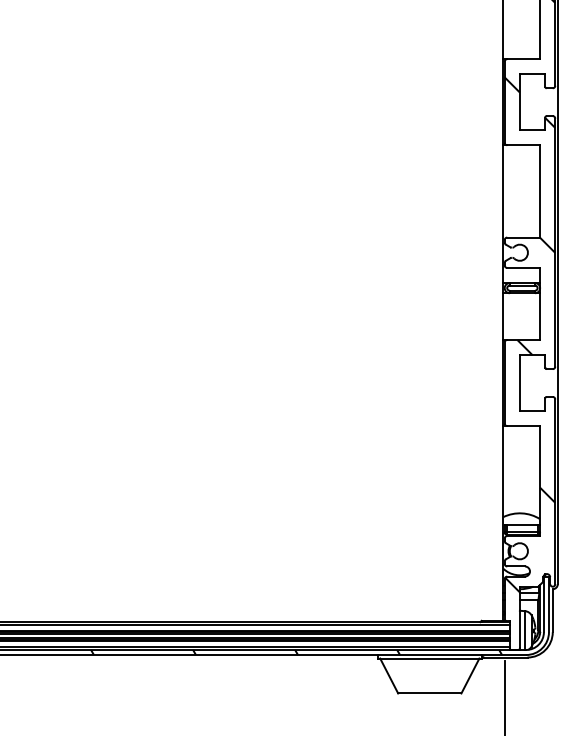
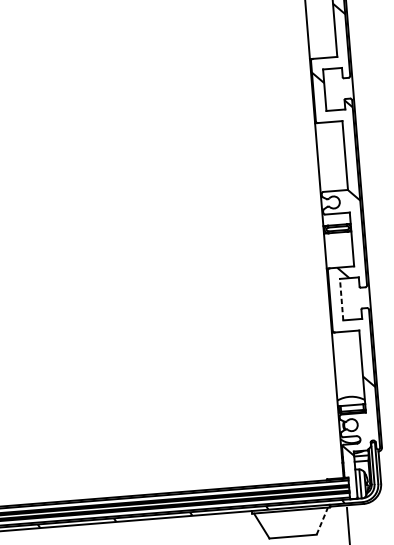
line: (519, 383) -> (341, 300), solid -> dashed
line: (470, 676) -> (322, 521), solid -> dashed

